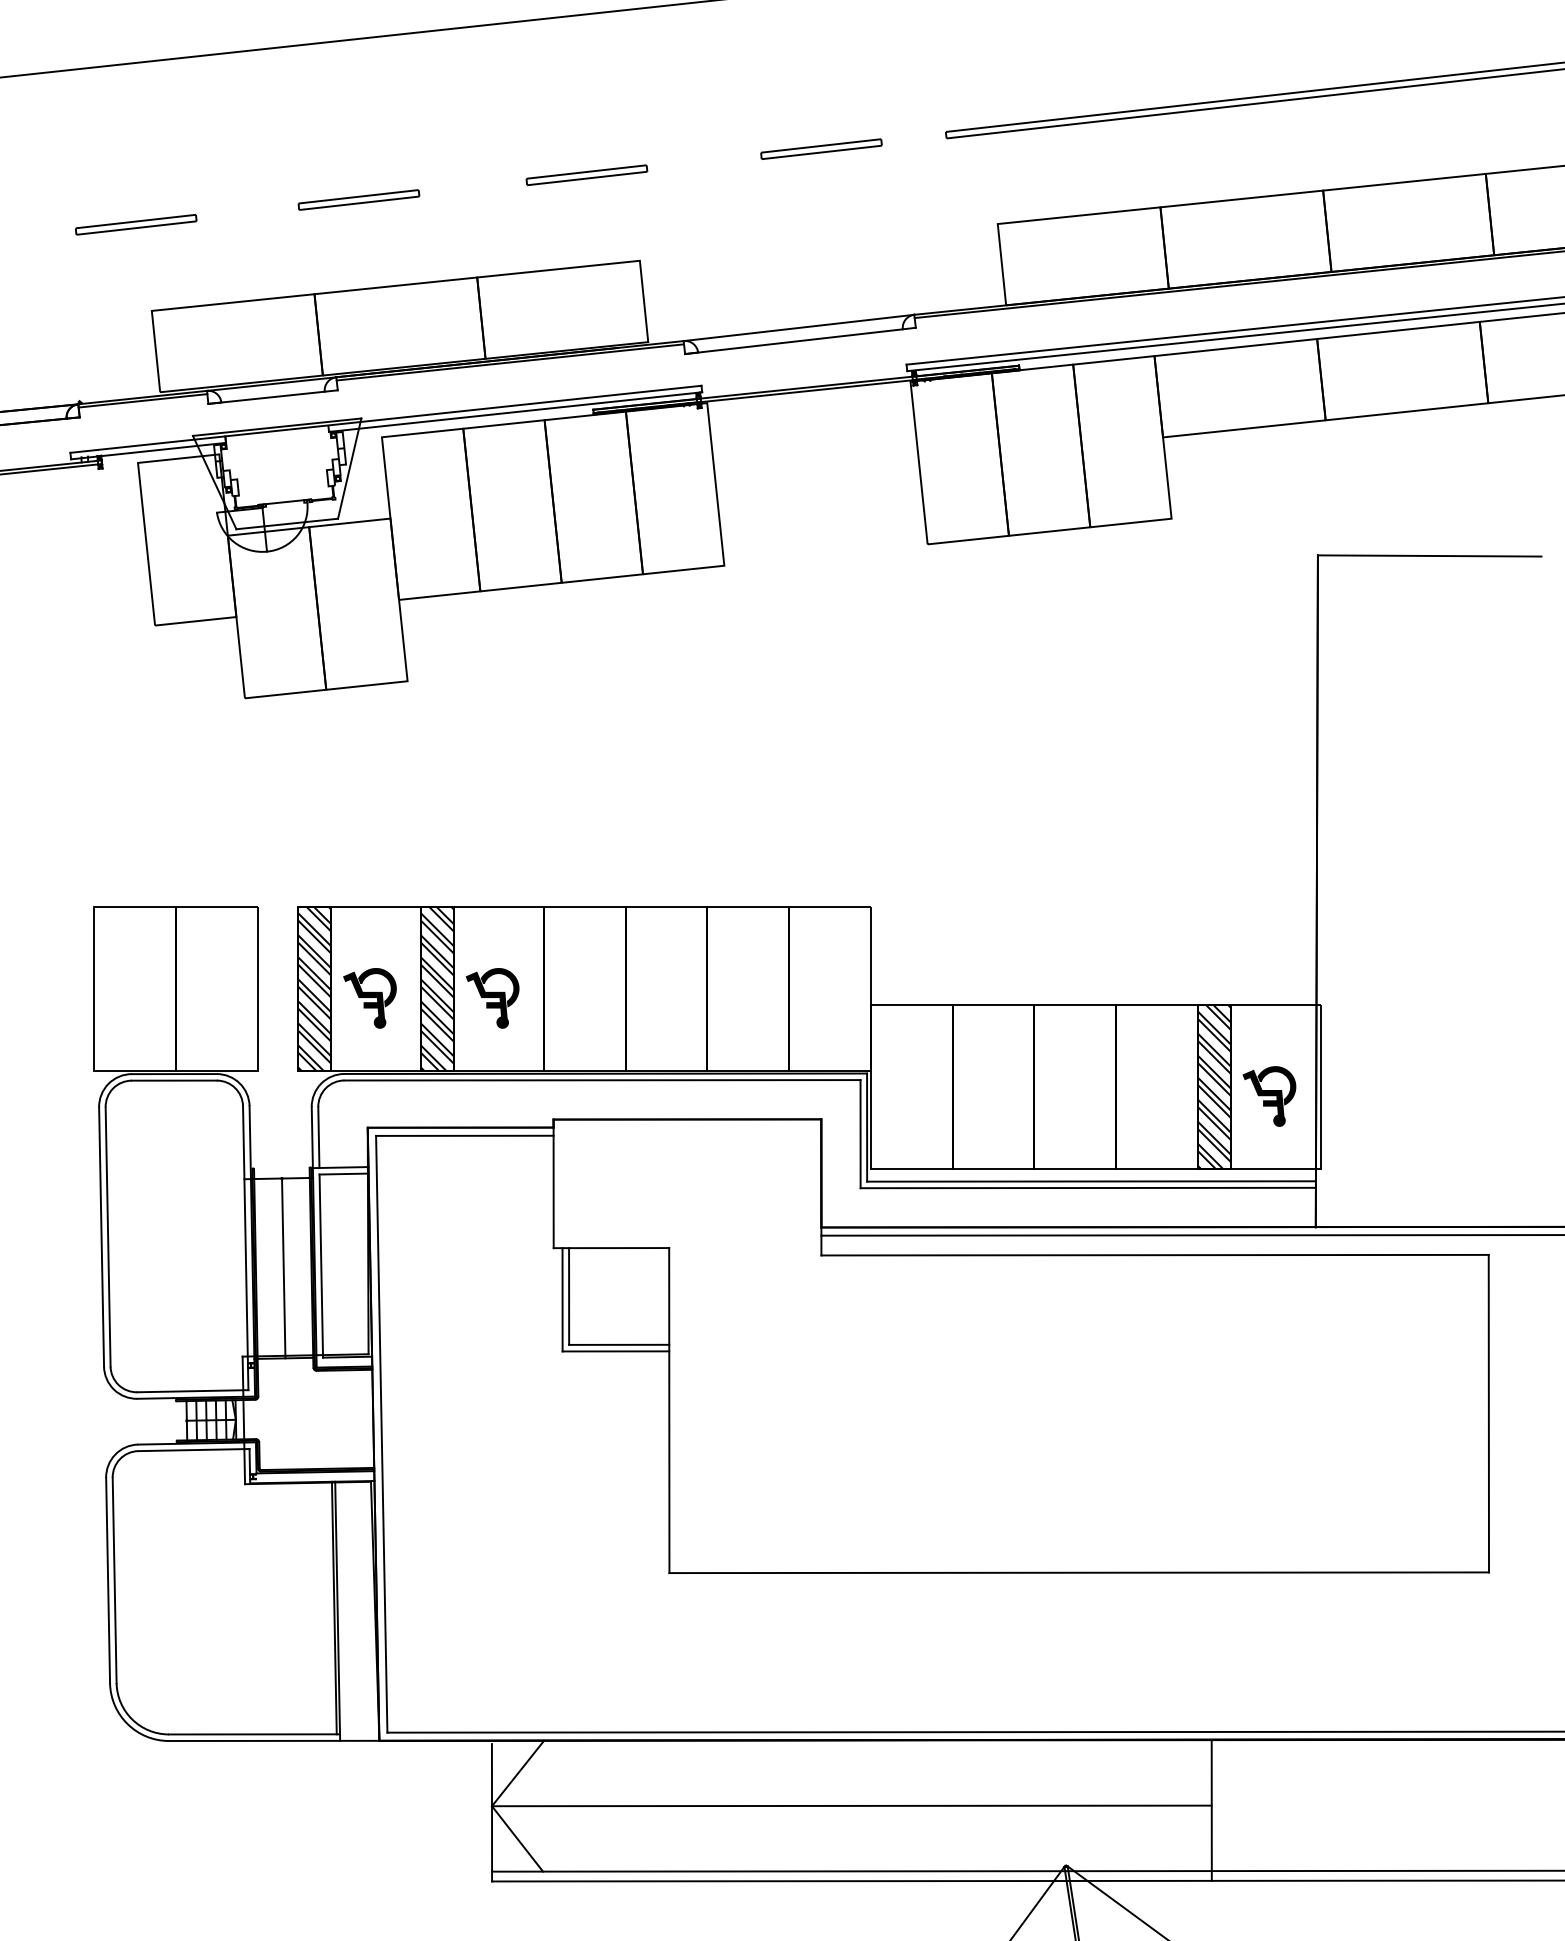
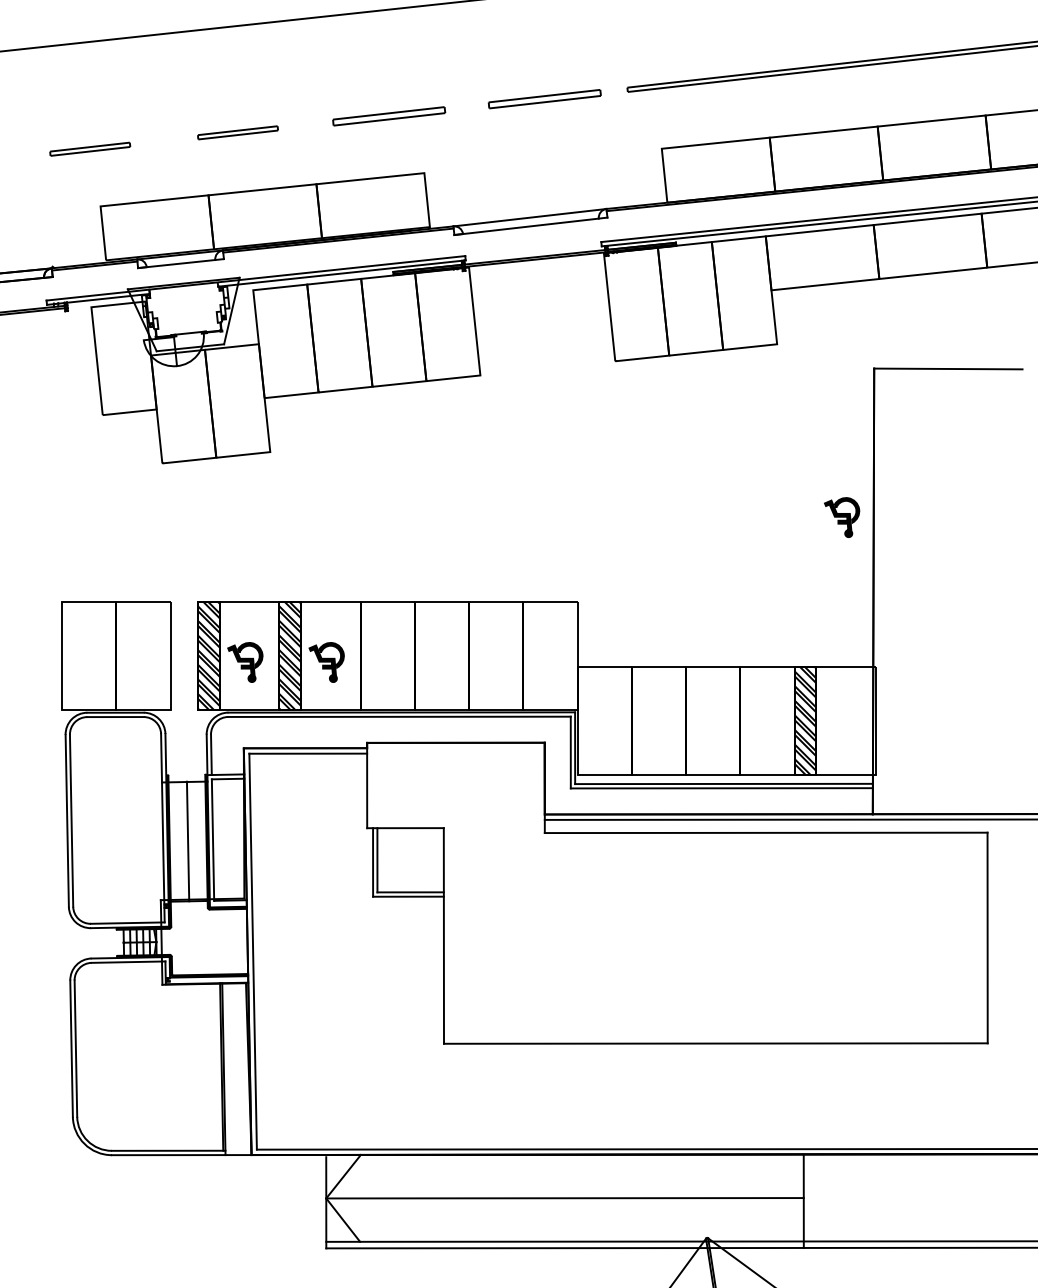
part: (820, 148) -> (544, 98), size x1.4
part: (587, 175) -> (389, 116), size x1.4
part: (1270, 1096) -> (842, 517), moved

